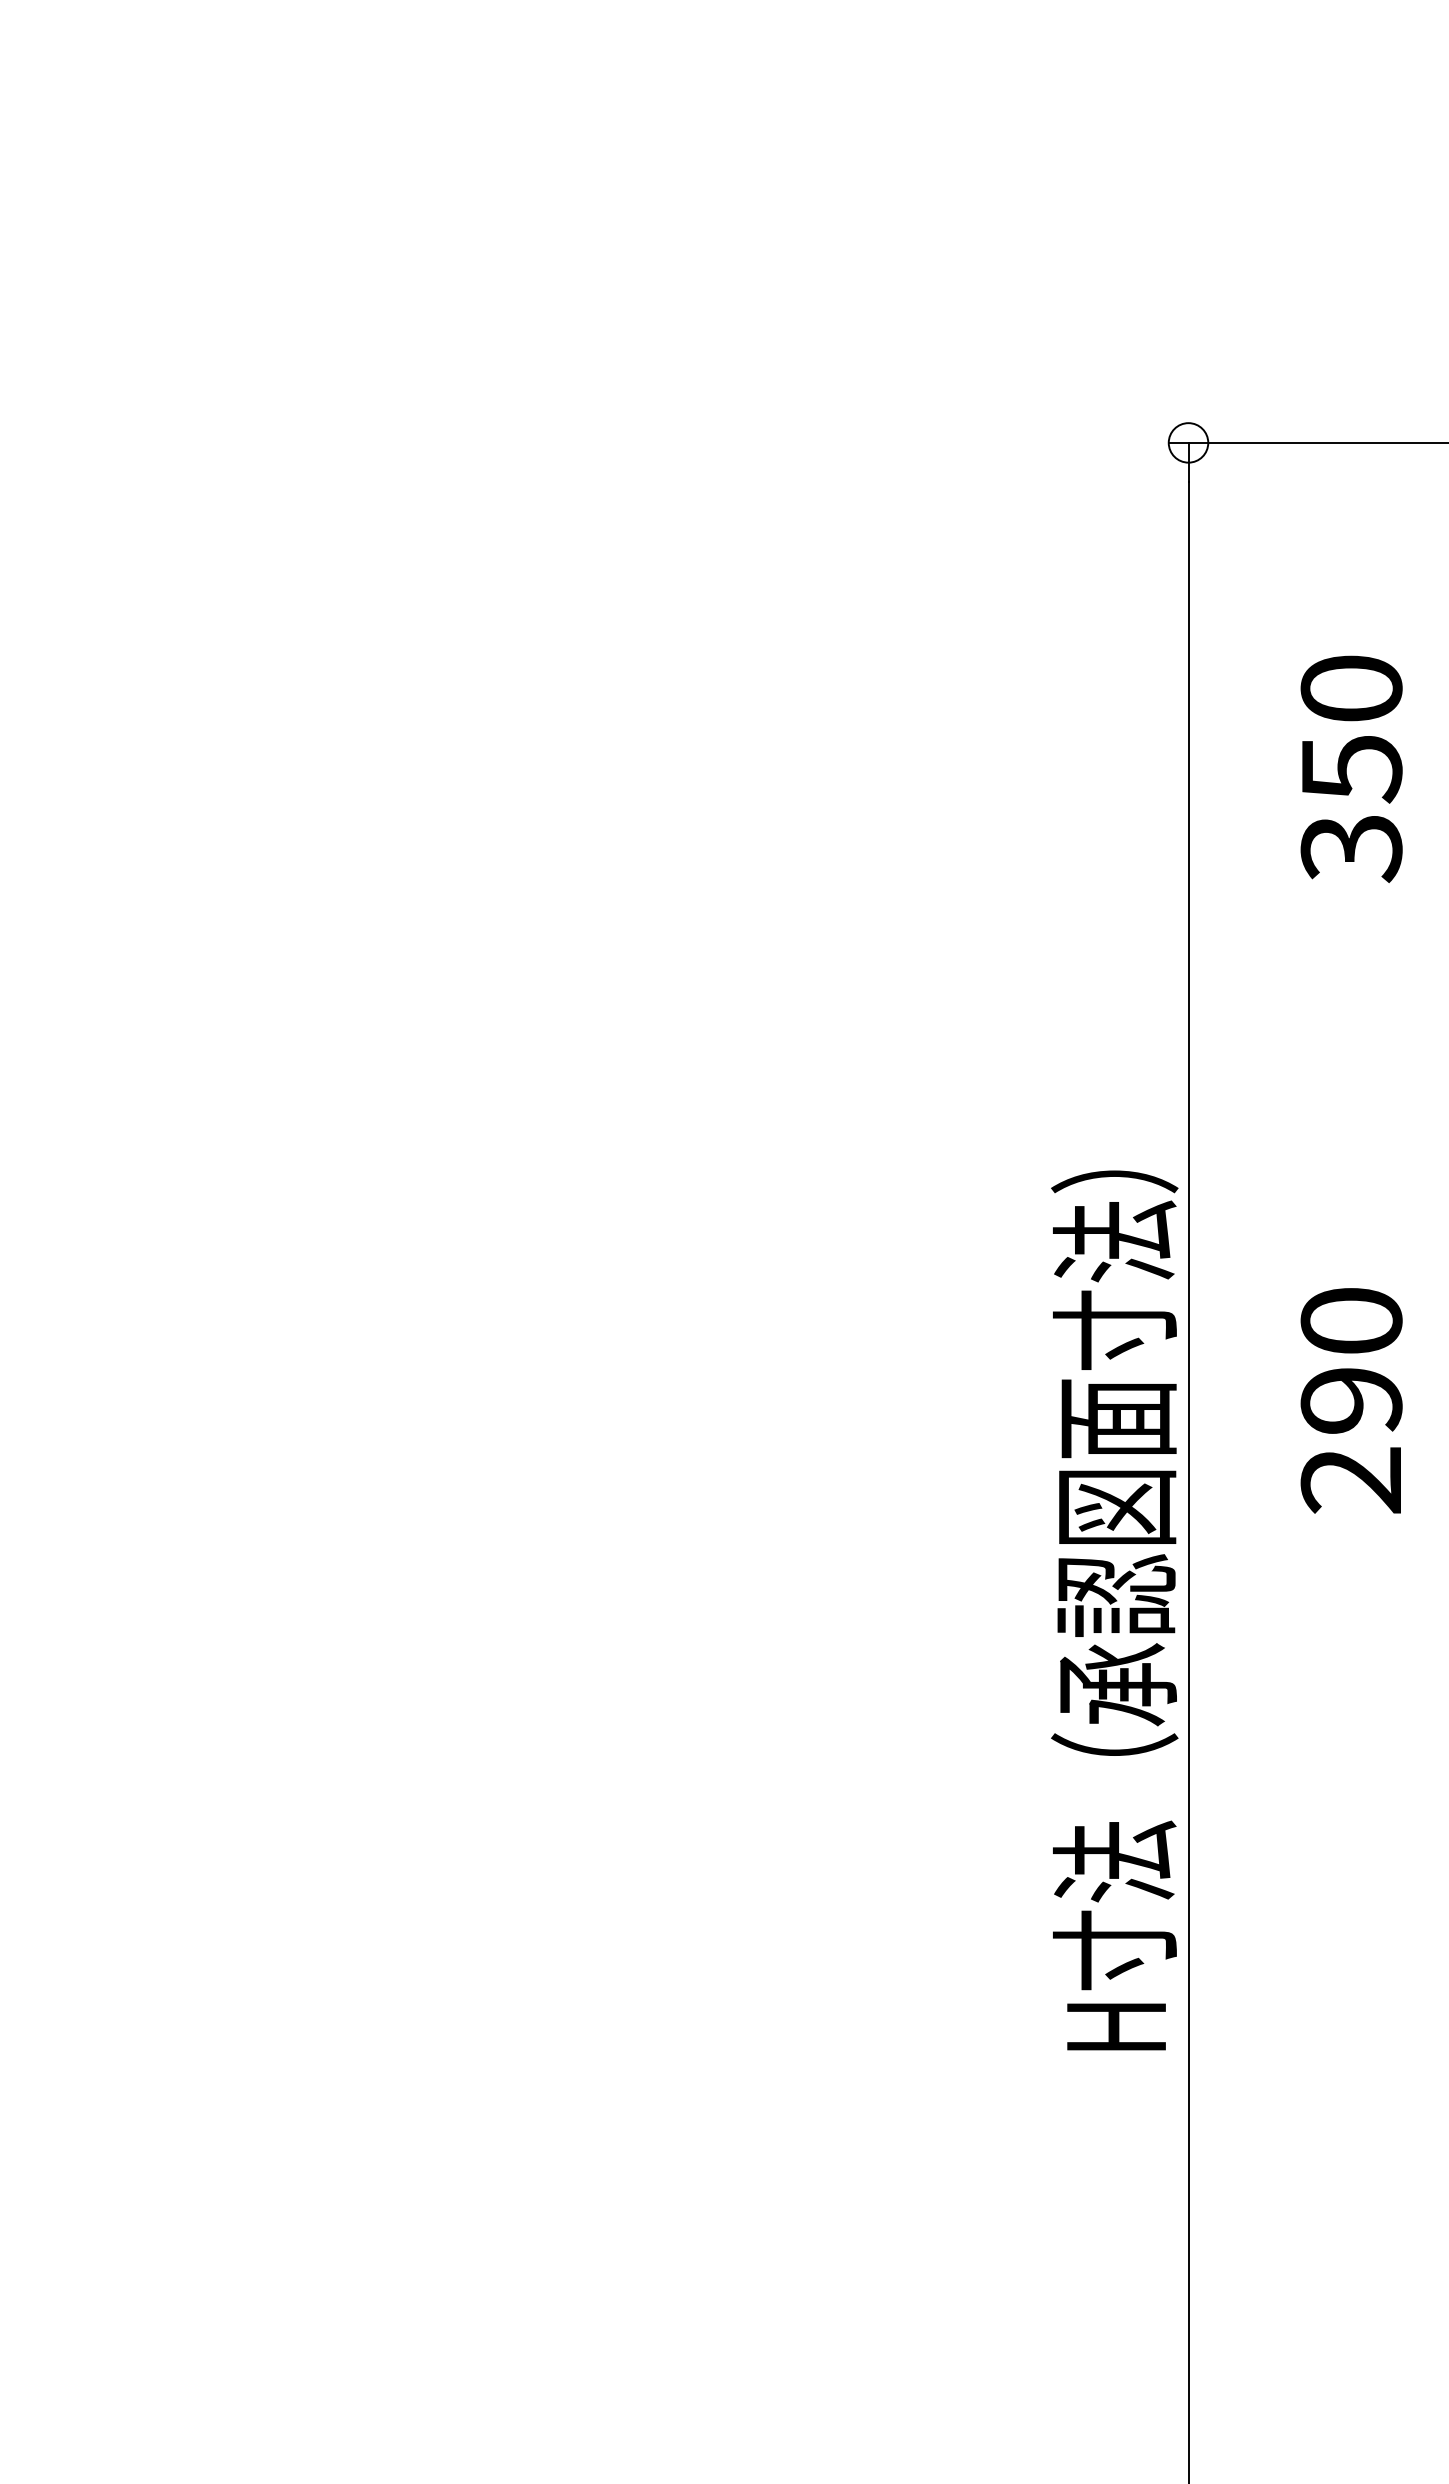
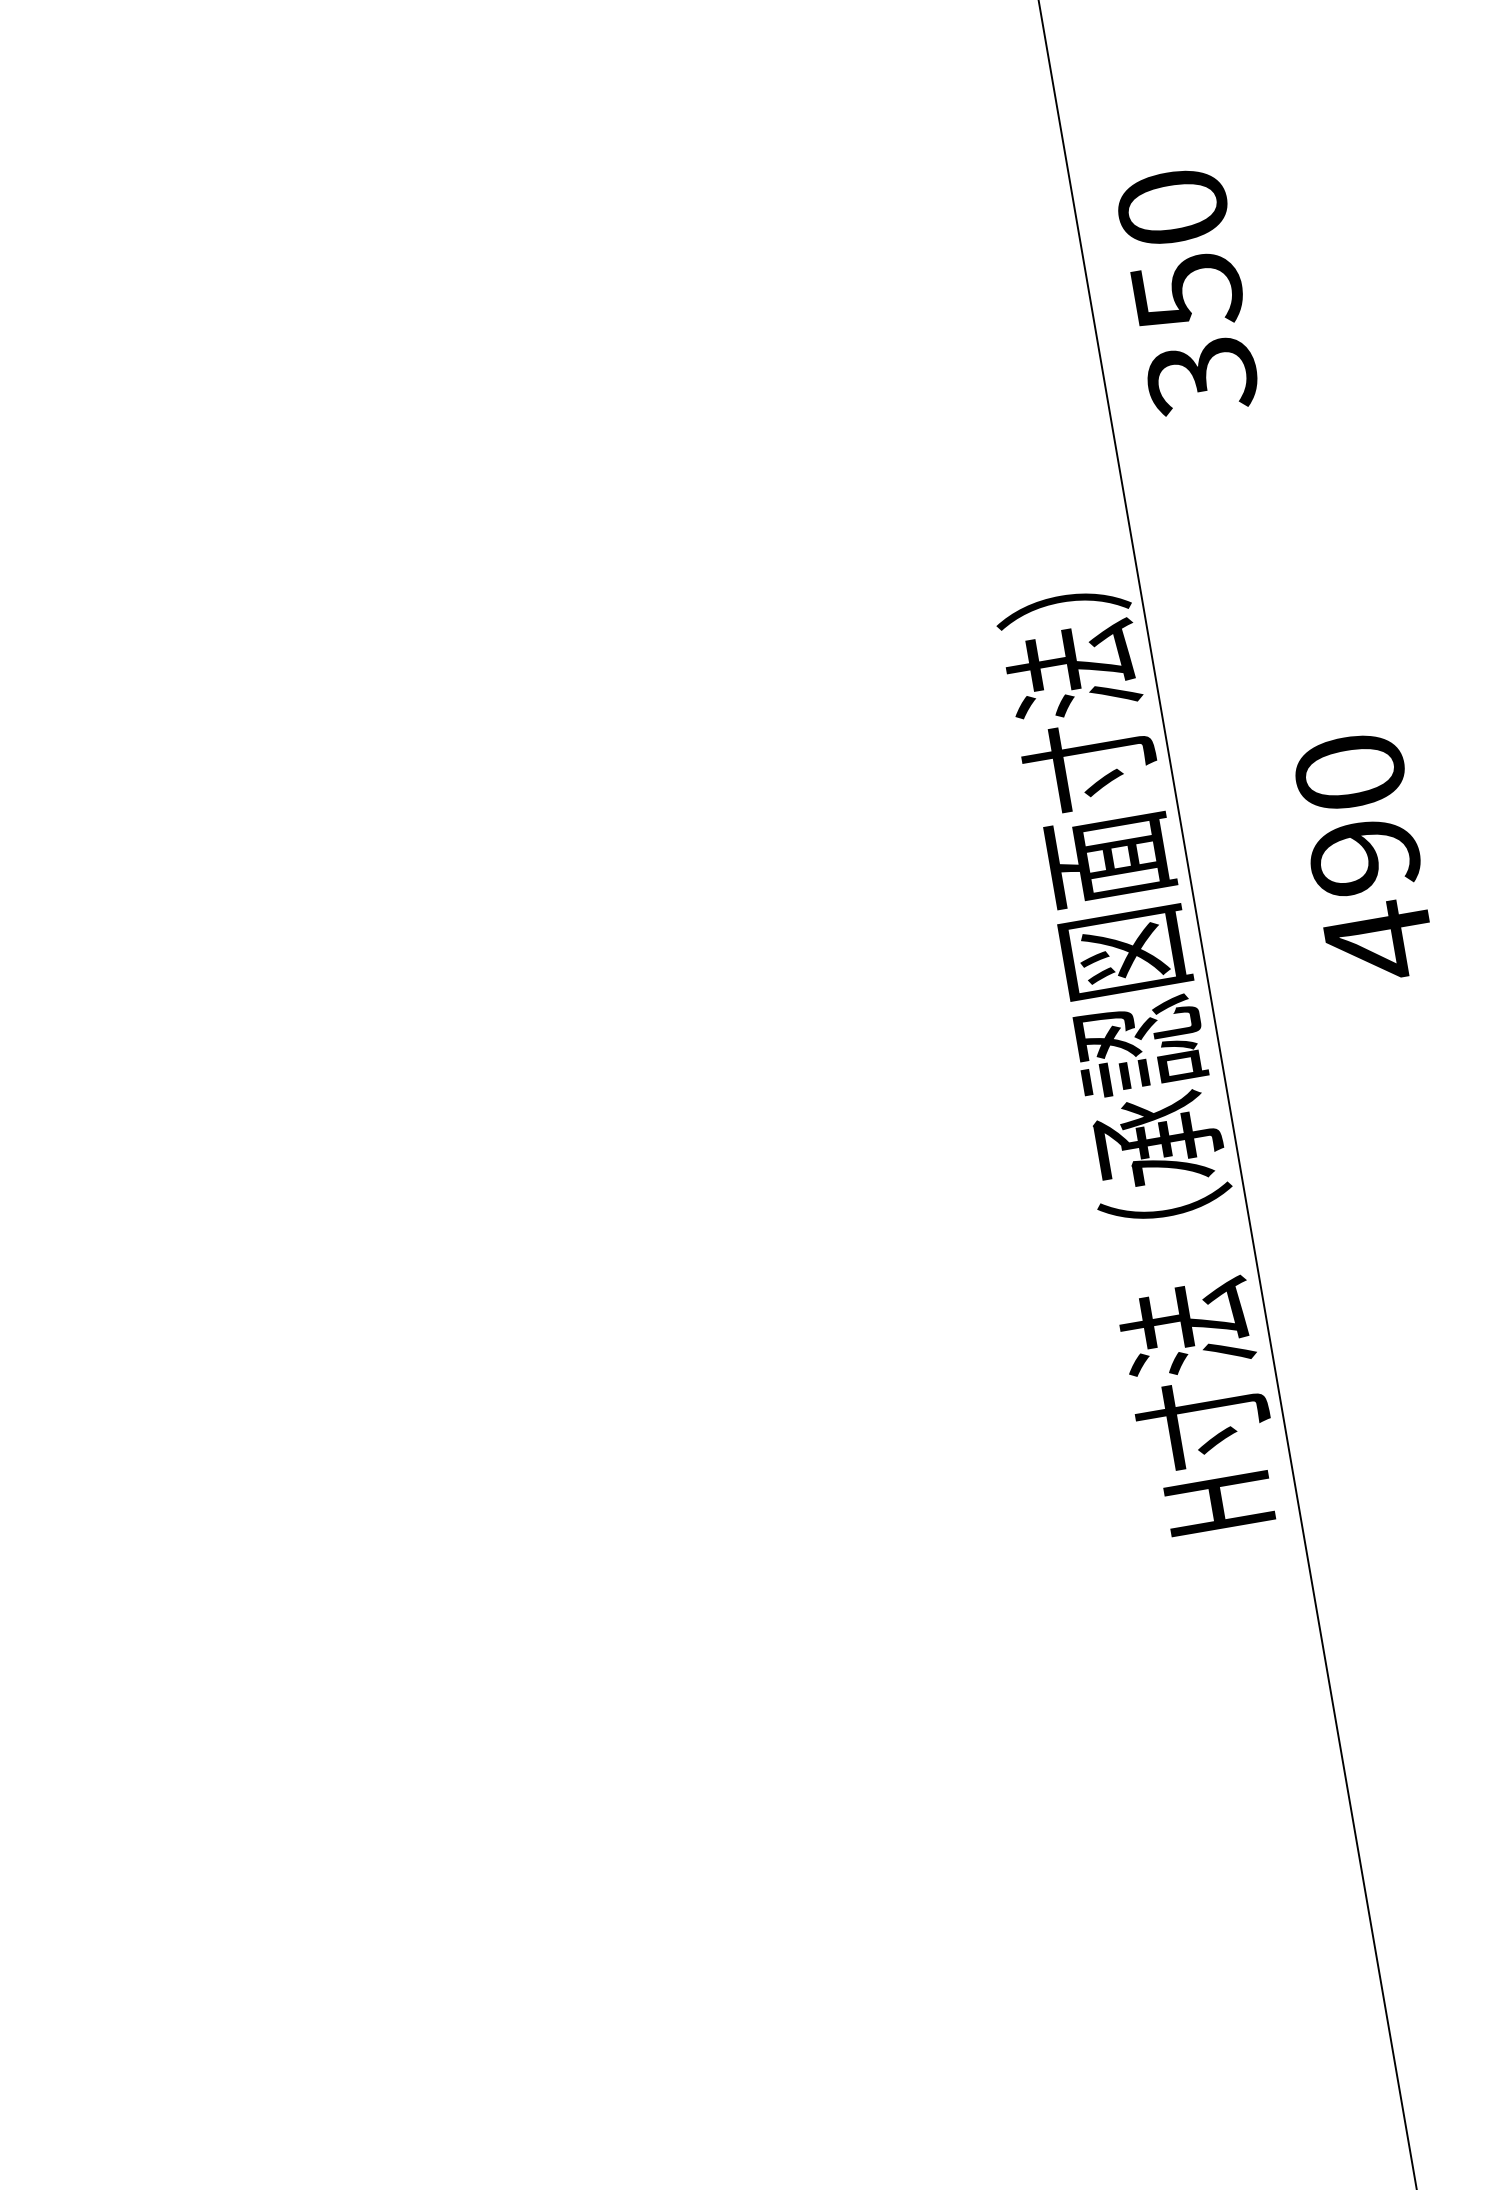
text: (1351, 768) -> (1187, 292), moved
text: (1350, 1480) -> (1378, 941), 290 -> 490
text: (1114, 1610) -> (1141, 1062), moved

